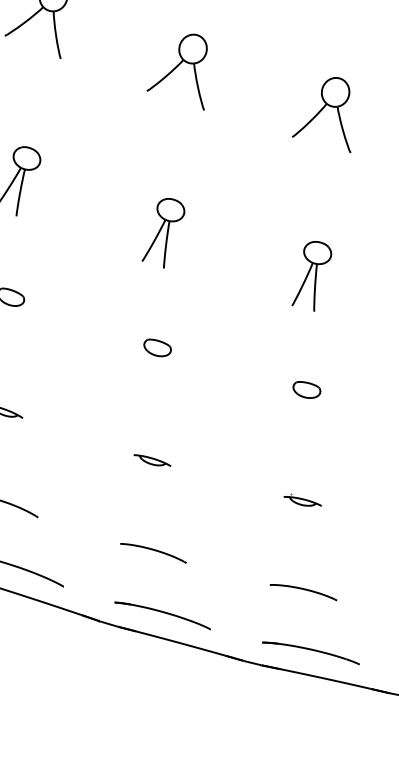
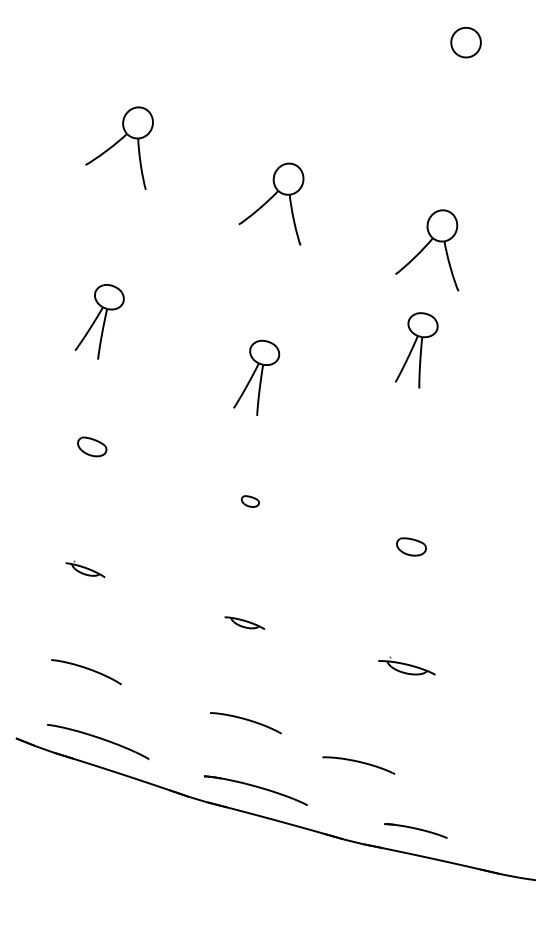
part: (311, 276) -> (416, 350), moved
part: (157, 347) -> (250, 501), size x0.6
part: (302, 499) -> (406, 665), size x1.4
part: (303, 592) -> (358, 765), moved
part: (310, 652) -> (415, 830), size x0.6

